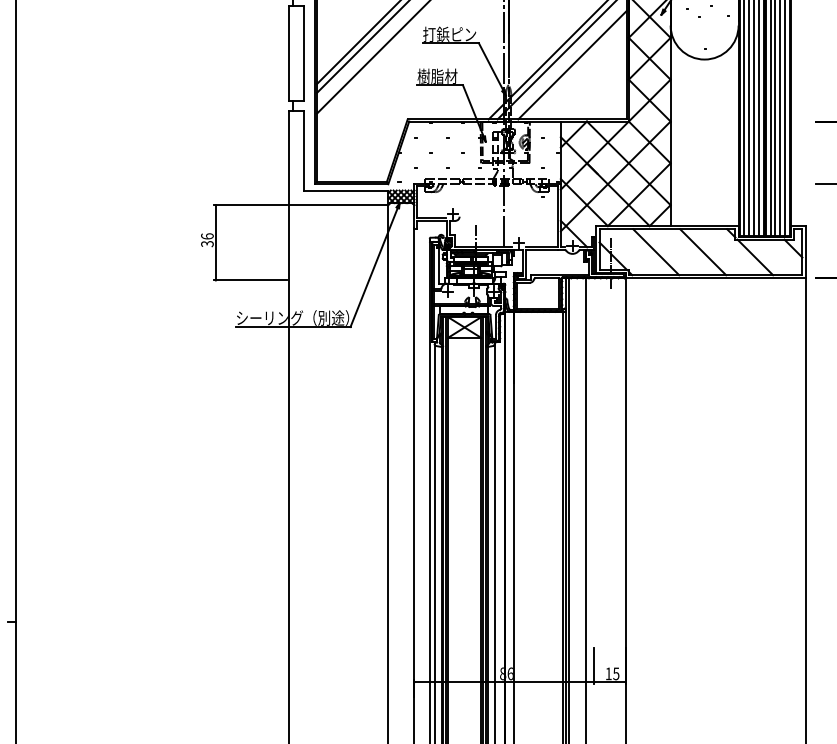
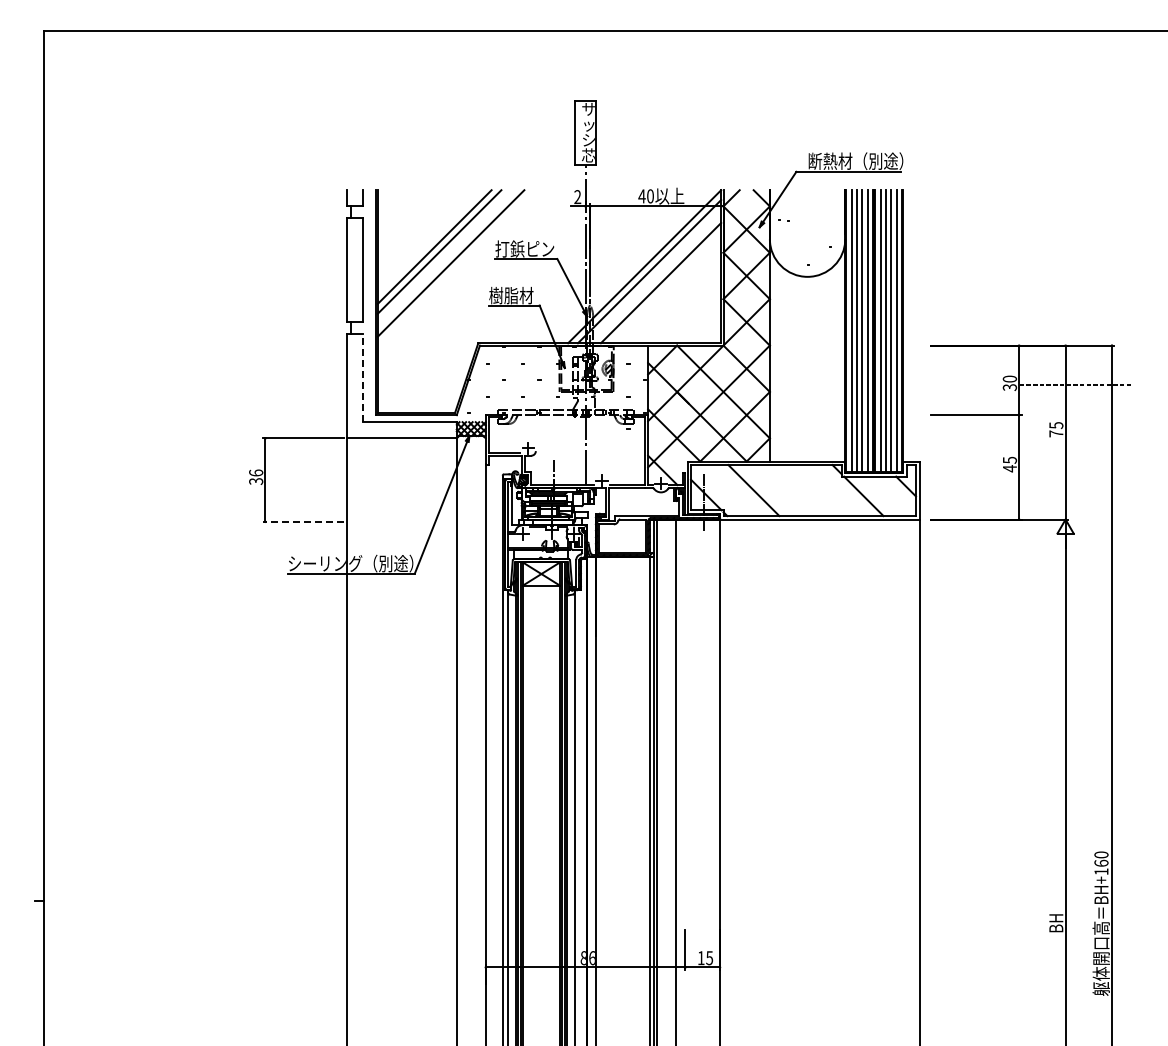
line: (303, 150) -> (362, 377), solid -> dashed
line: (702, 252) -> (805, 490), removed
line: (250, 280) -> (303, 521), solid -> dashed

